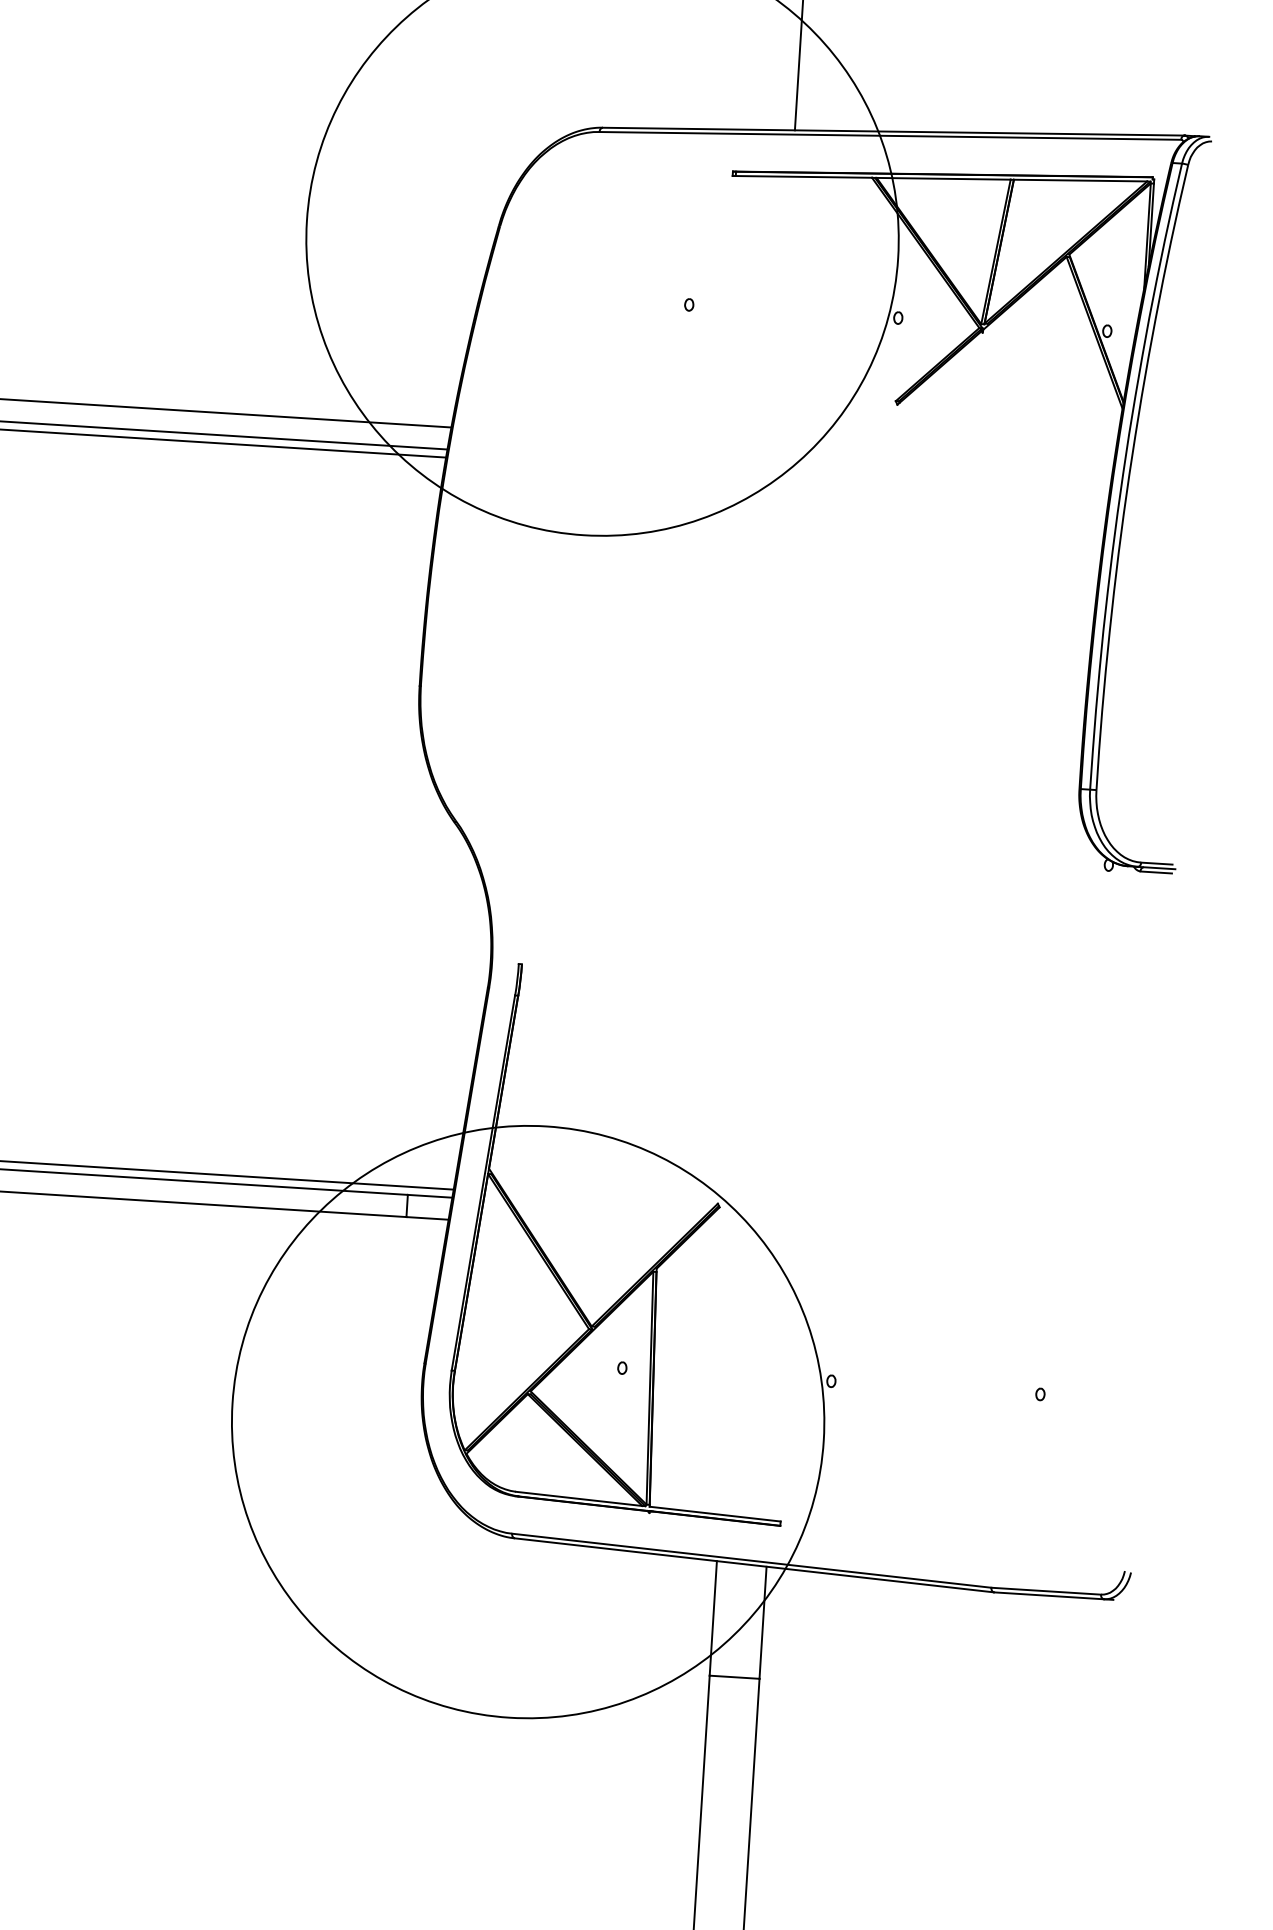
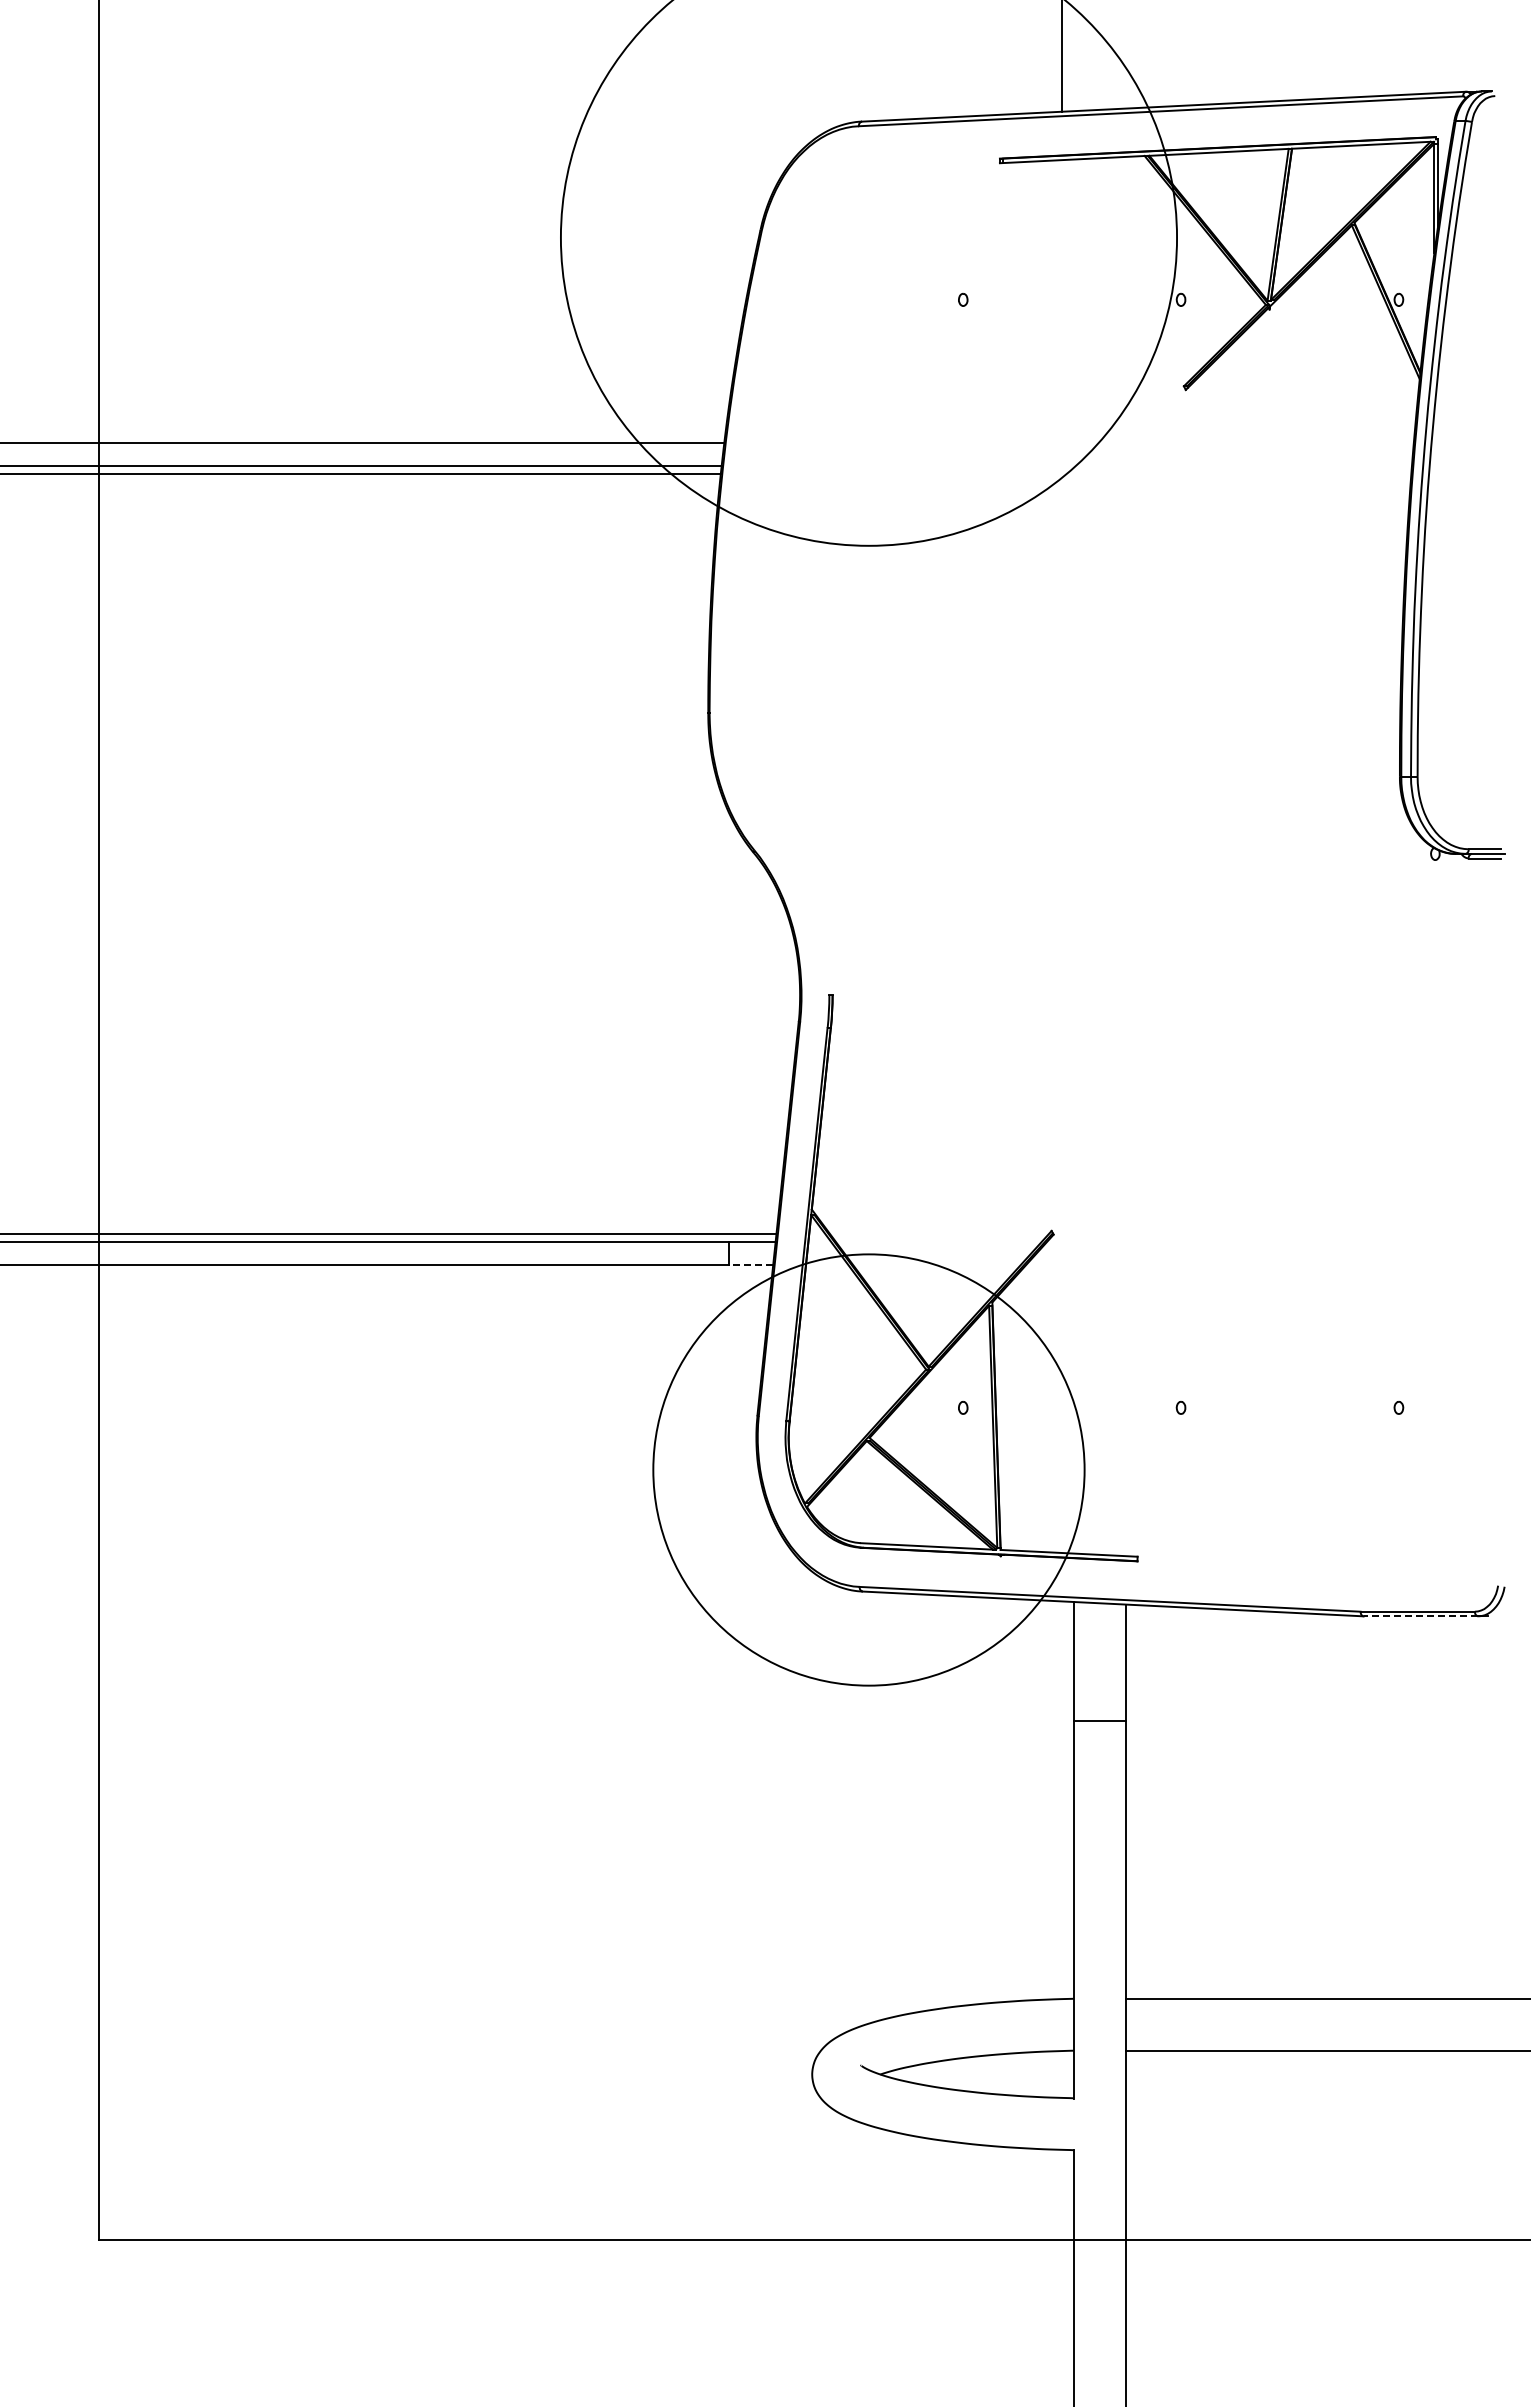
line: (426, 1218) -> (750, 1265), solid -> dashed
circle: (527, 1421) -> (868, 1469), size x0.7
line: (1048, 1595) -> (1420, 1616), solid -> dashed

